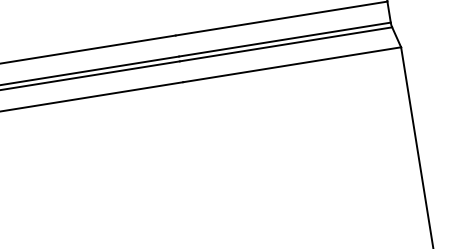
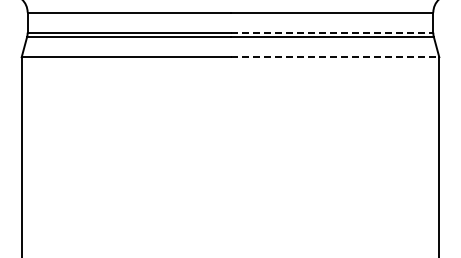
line: (285, 39) -> (332, 32), solid -> dashed
line: (292, 64) -> (335, 57), solid -> dashed

